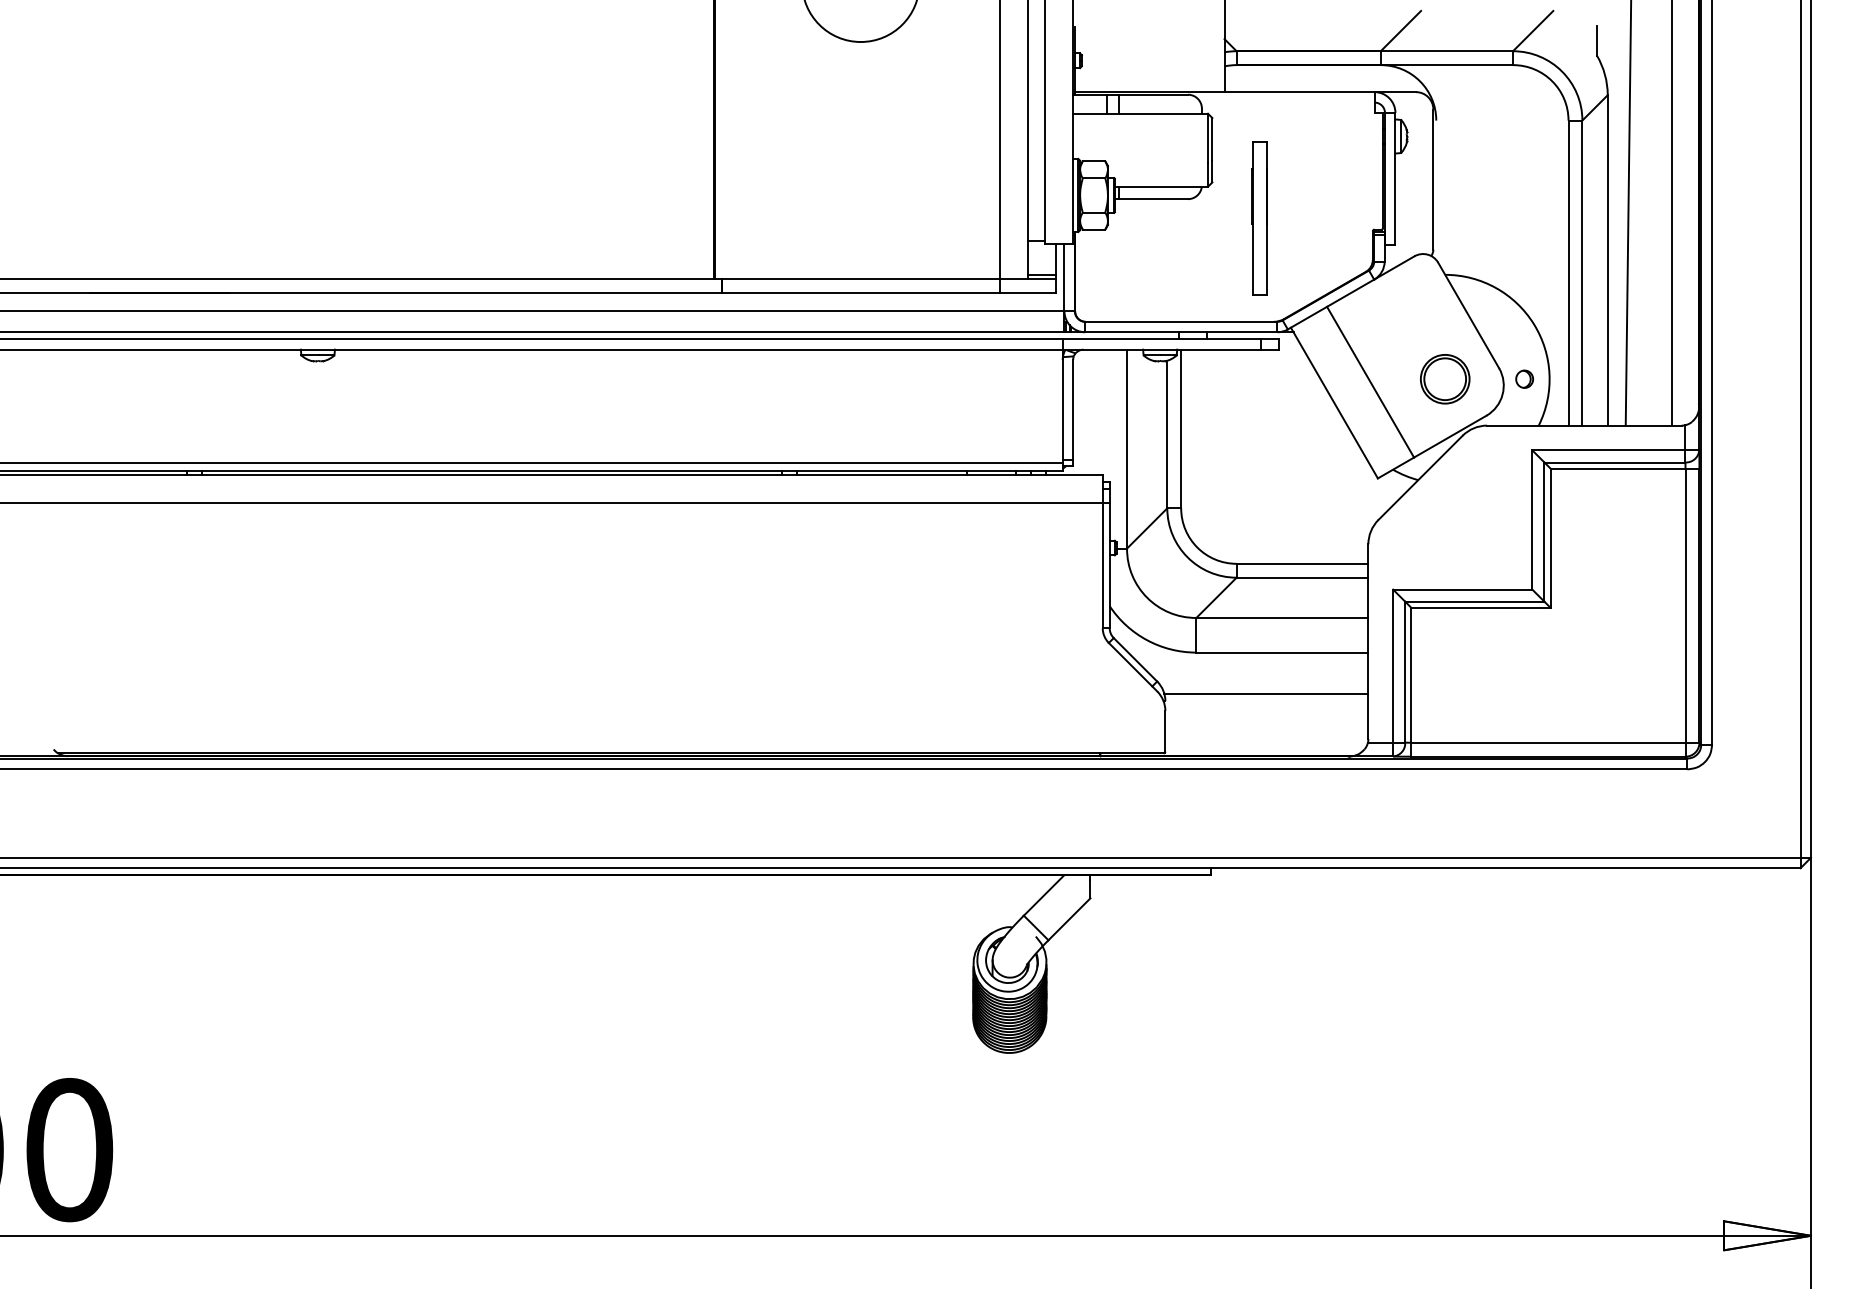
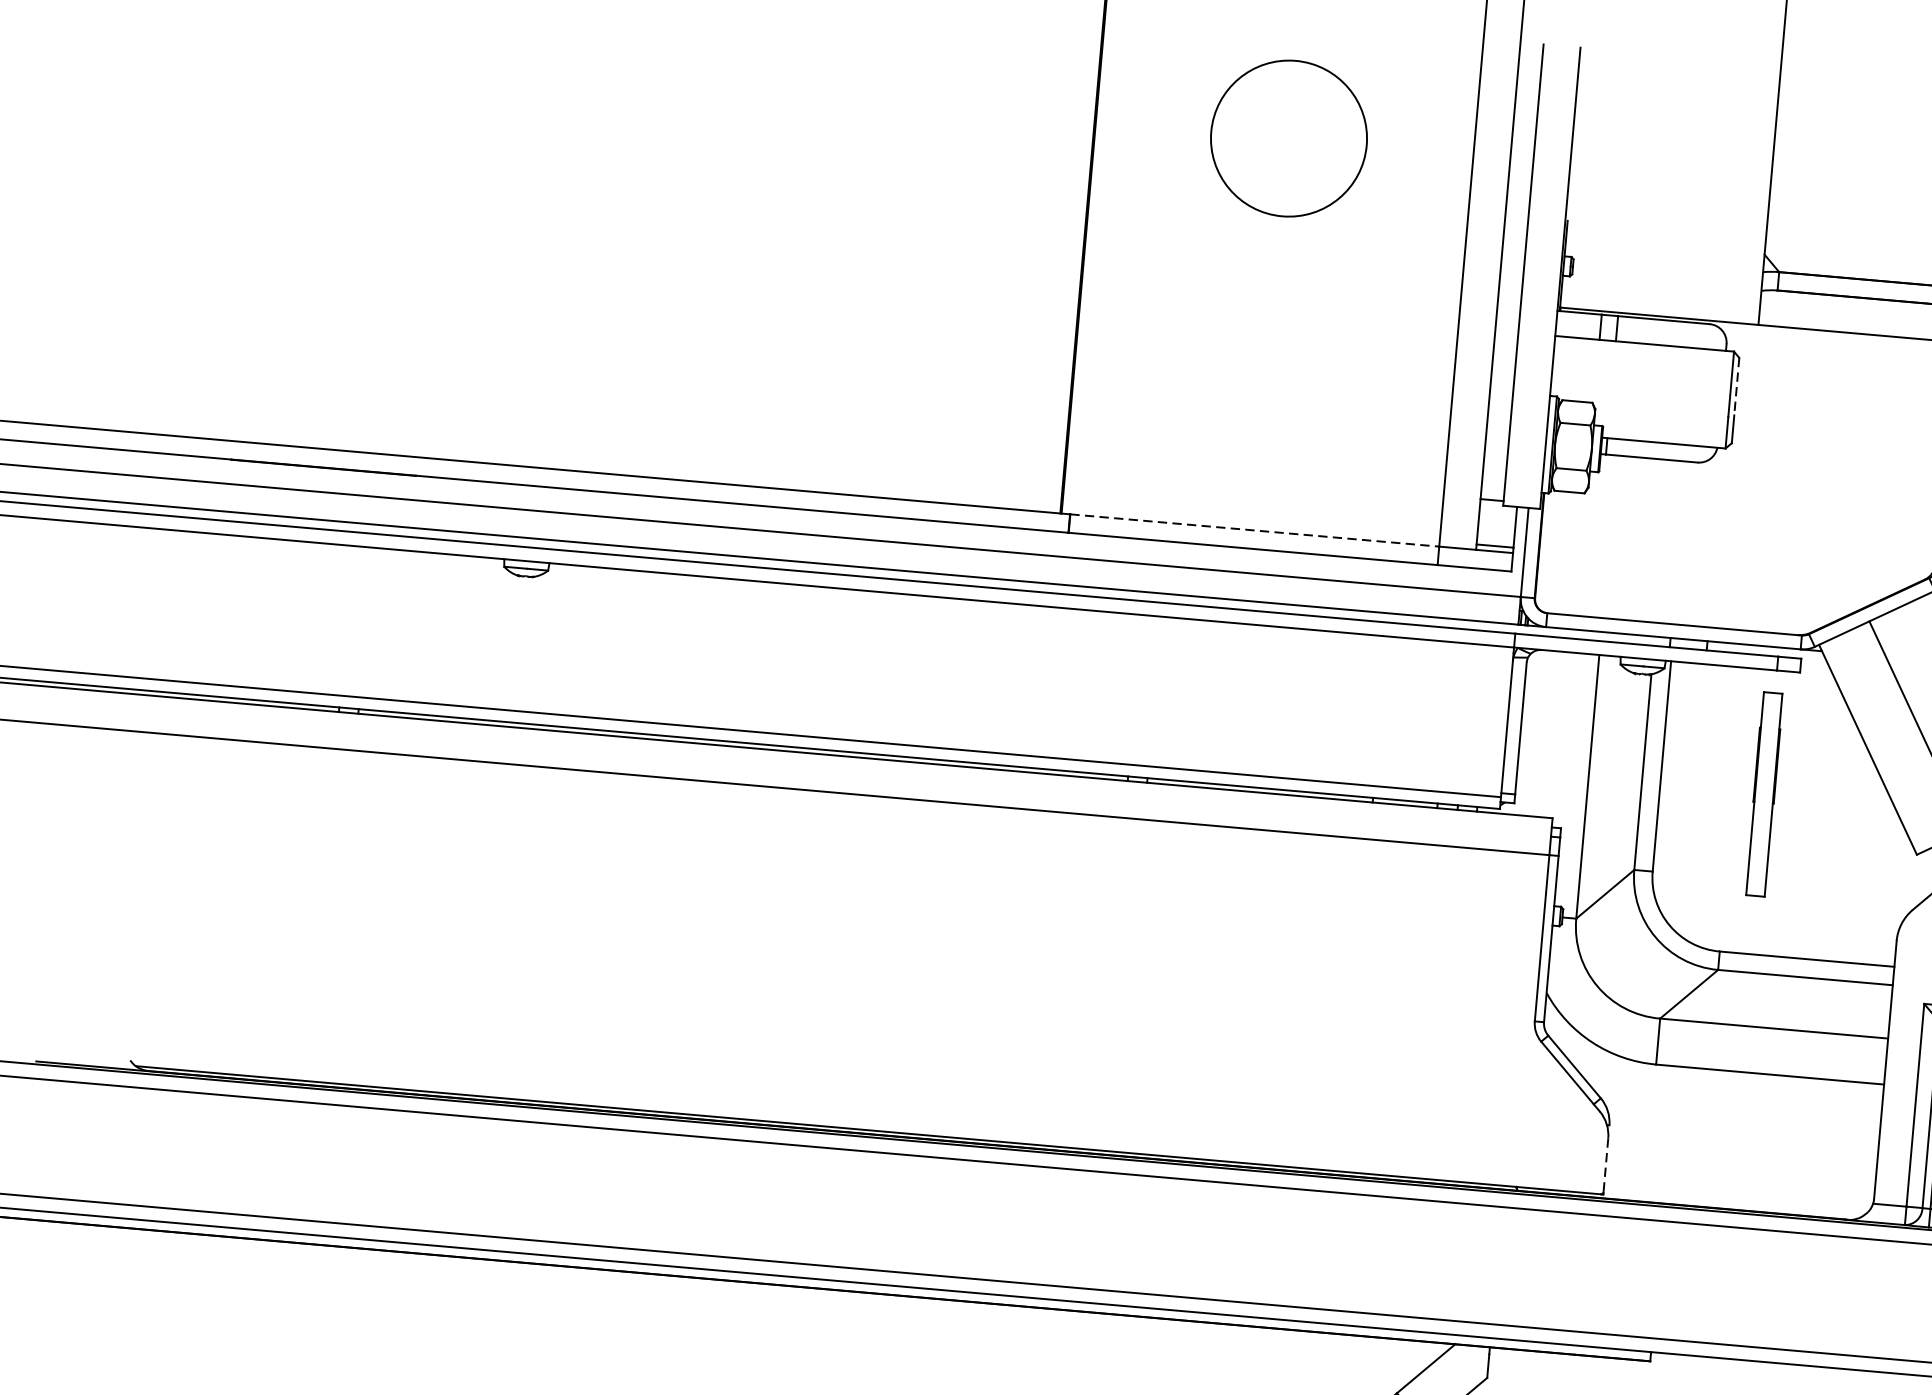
line: (1212, 139) -> (1736, 386), solid -> dashed
part: (1259, 218) -> (1764, 794), moved
line: (861, 279) -> (1255, 531), solid -> dashed
line: (1266, 694) -> (1744, 1128), removed
line: (1165, 731) -> (1606, 1165), solid -> dashed

